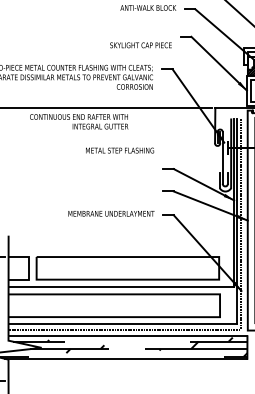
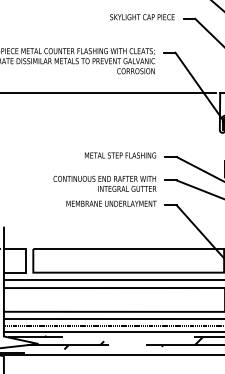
text: (140, 45) -> (141, 17), moved
text: (79, 121) -> (105, 183), moved
text: (120, 150) -> (120, 155), moved

